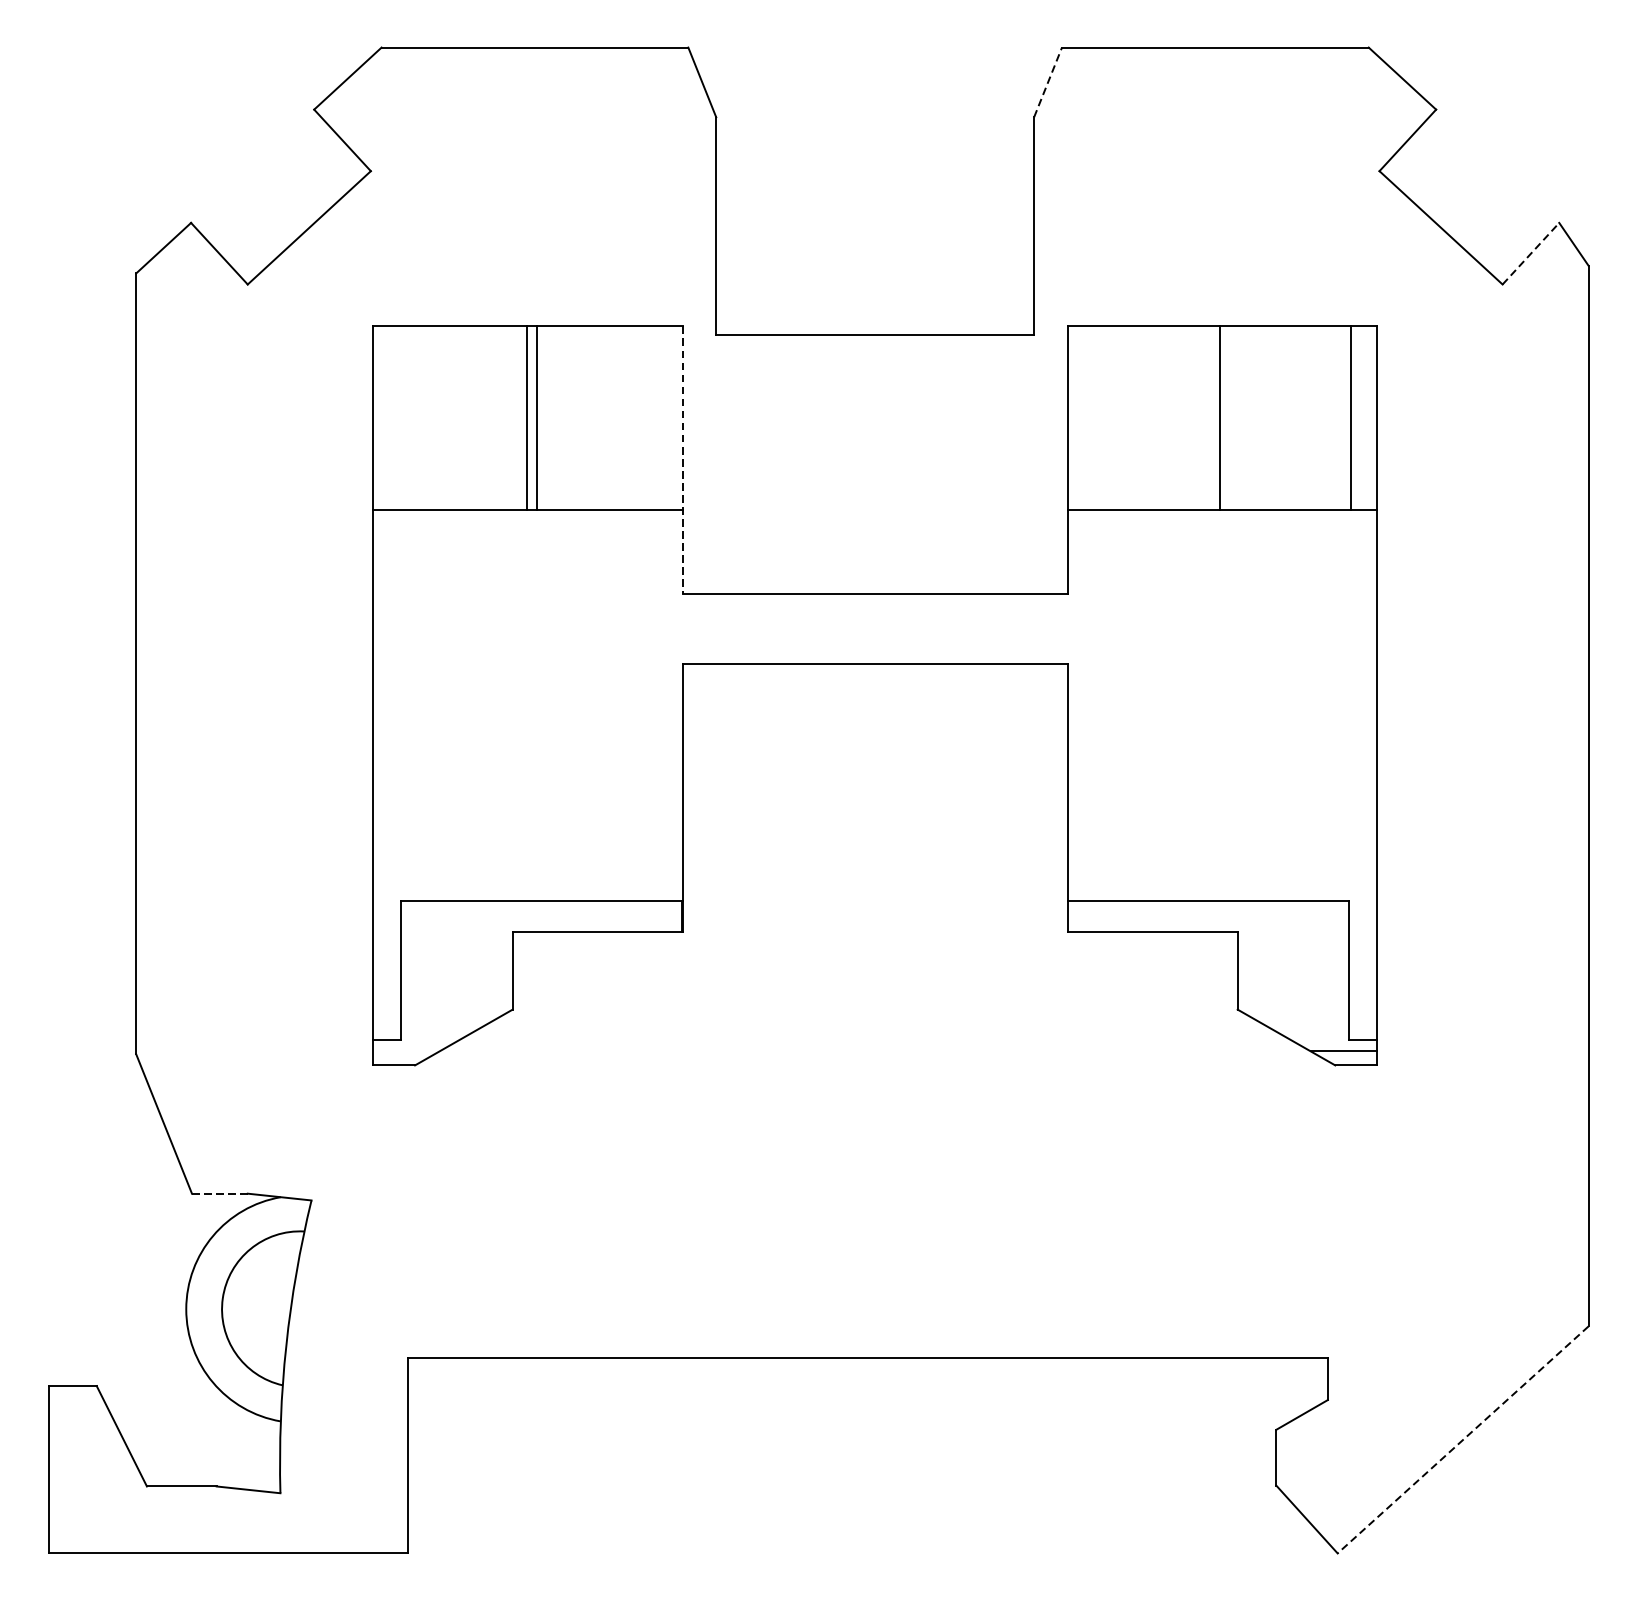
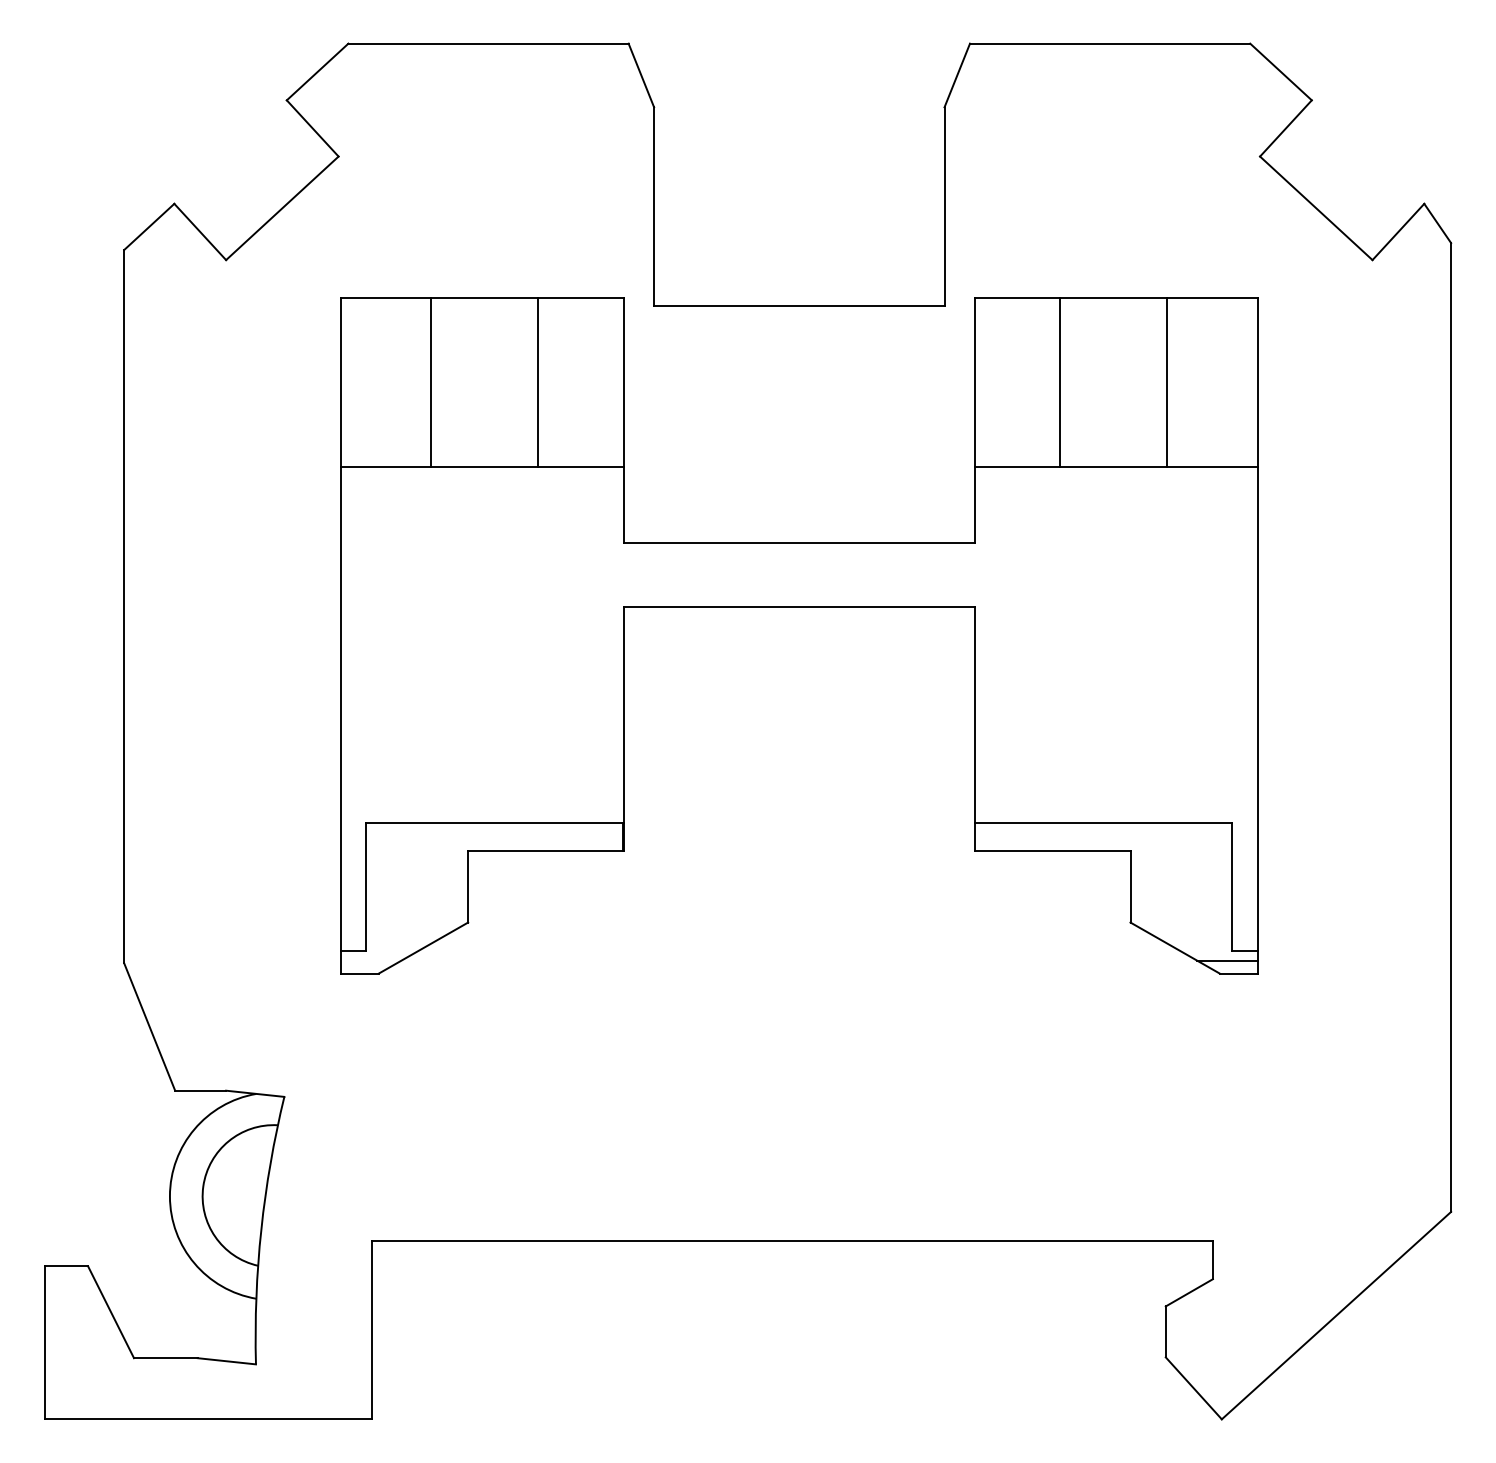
line: (1048, 82) -> (957, 75), dashed -> solid
line: (1531, 253) -> (1398, 231), dashed -> solid
line: (527, 418) -> (538, 382), moved
line: (537, 418) -> (431, 382), moved
line: (1220, 418) -> (1060, 382), moved
line: (1351, 418) -> (1167, 382), moved
line: (682, 461) -> (623, 421), dashed -> solid
line: (219, 1193) -> (200, 1090), dashed -> solid
line: (1463, 1439) -> (1336, 1315), dashed -> solid

